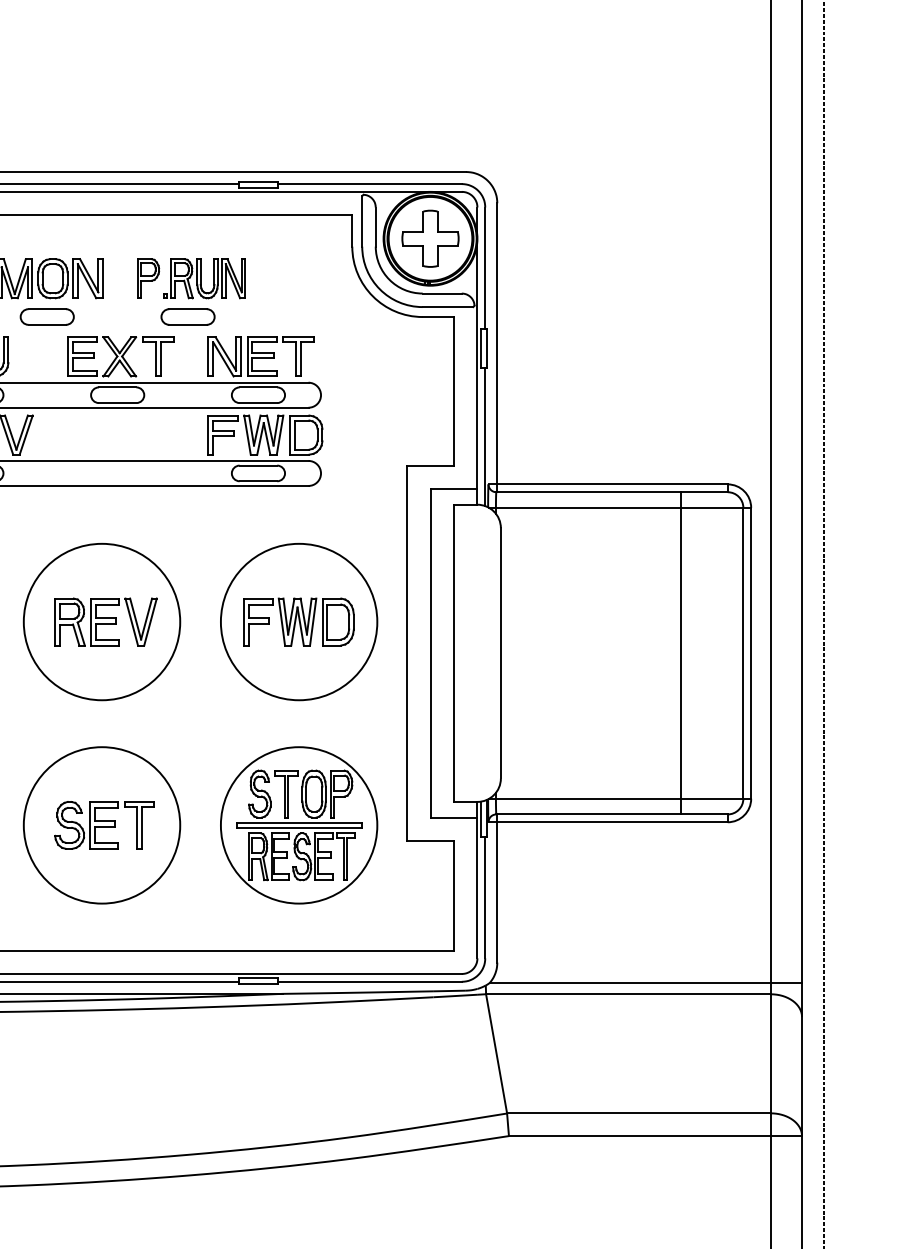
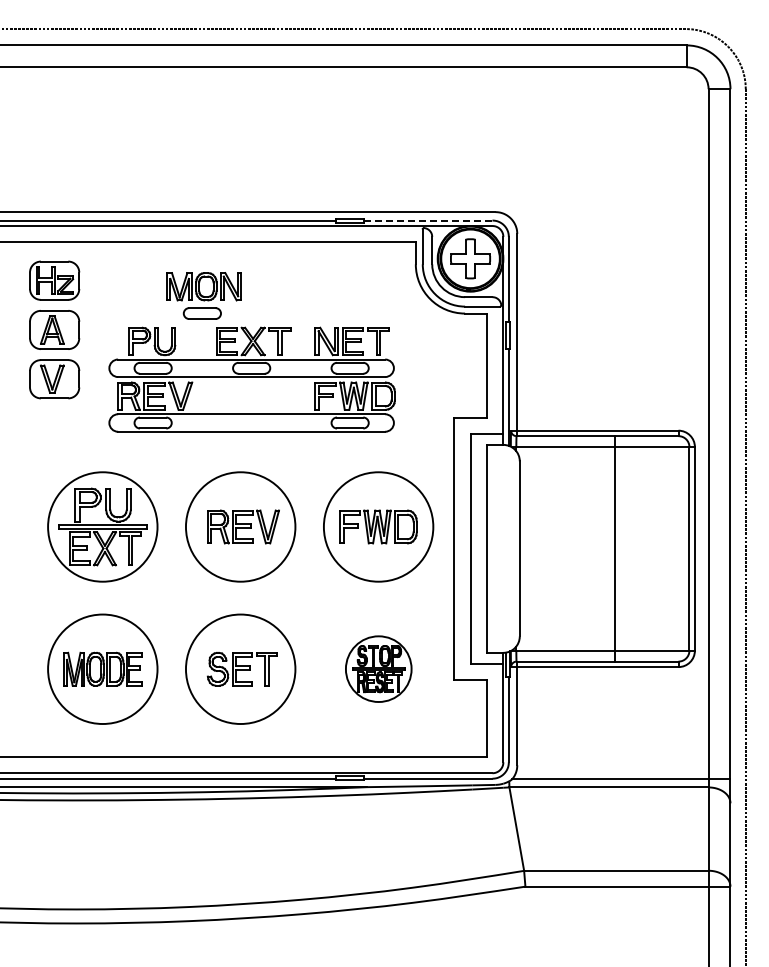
line: (368, 184) -> (427, 220), solid -> dashed
part: (191, 291) -> (303, 295), removed
line: (680, 652) -> (614, 548), moved
part: (298, 824) -> (378, 668), size x0.6

